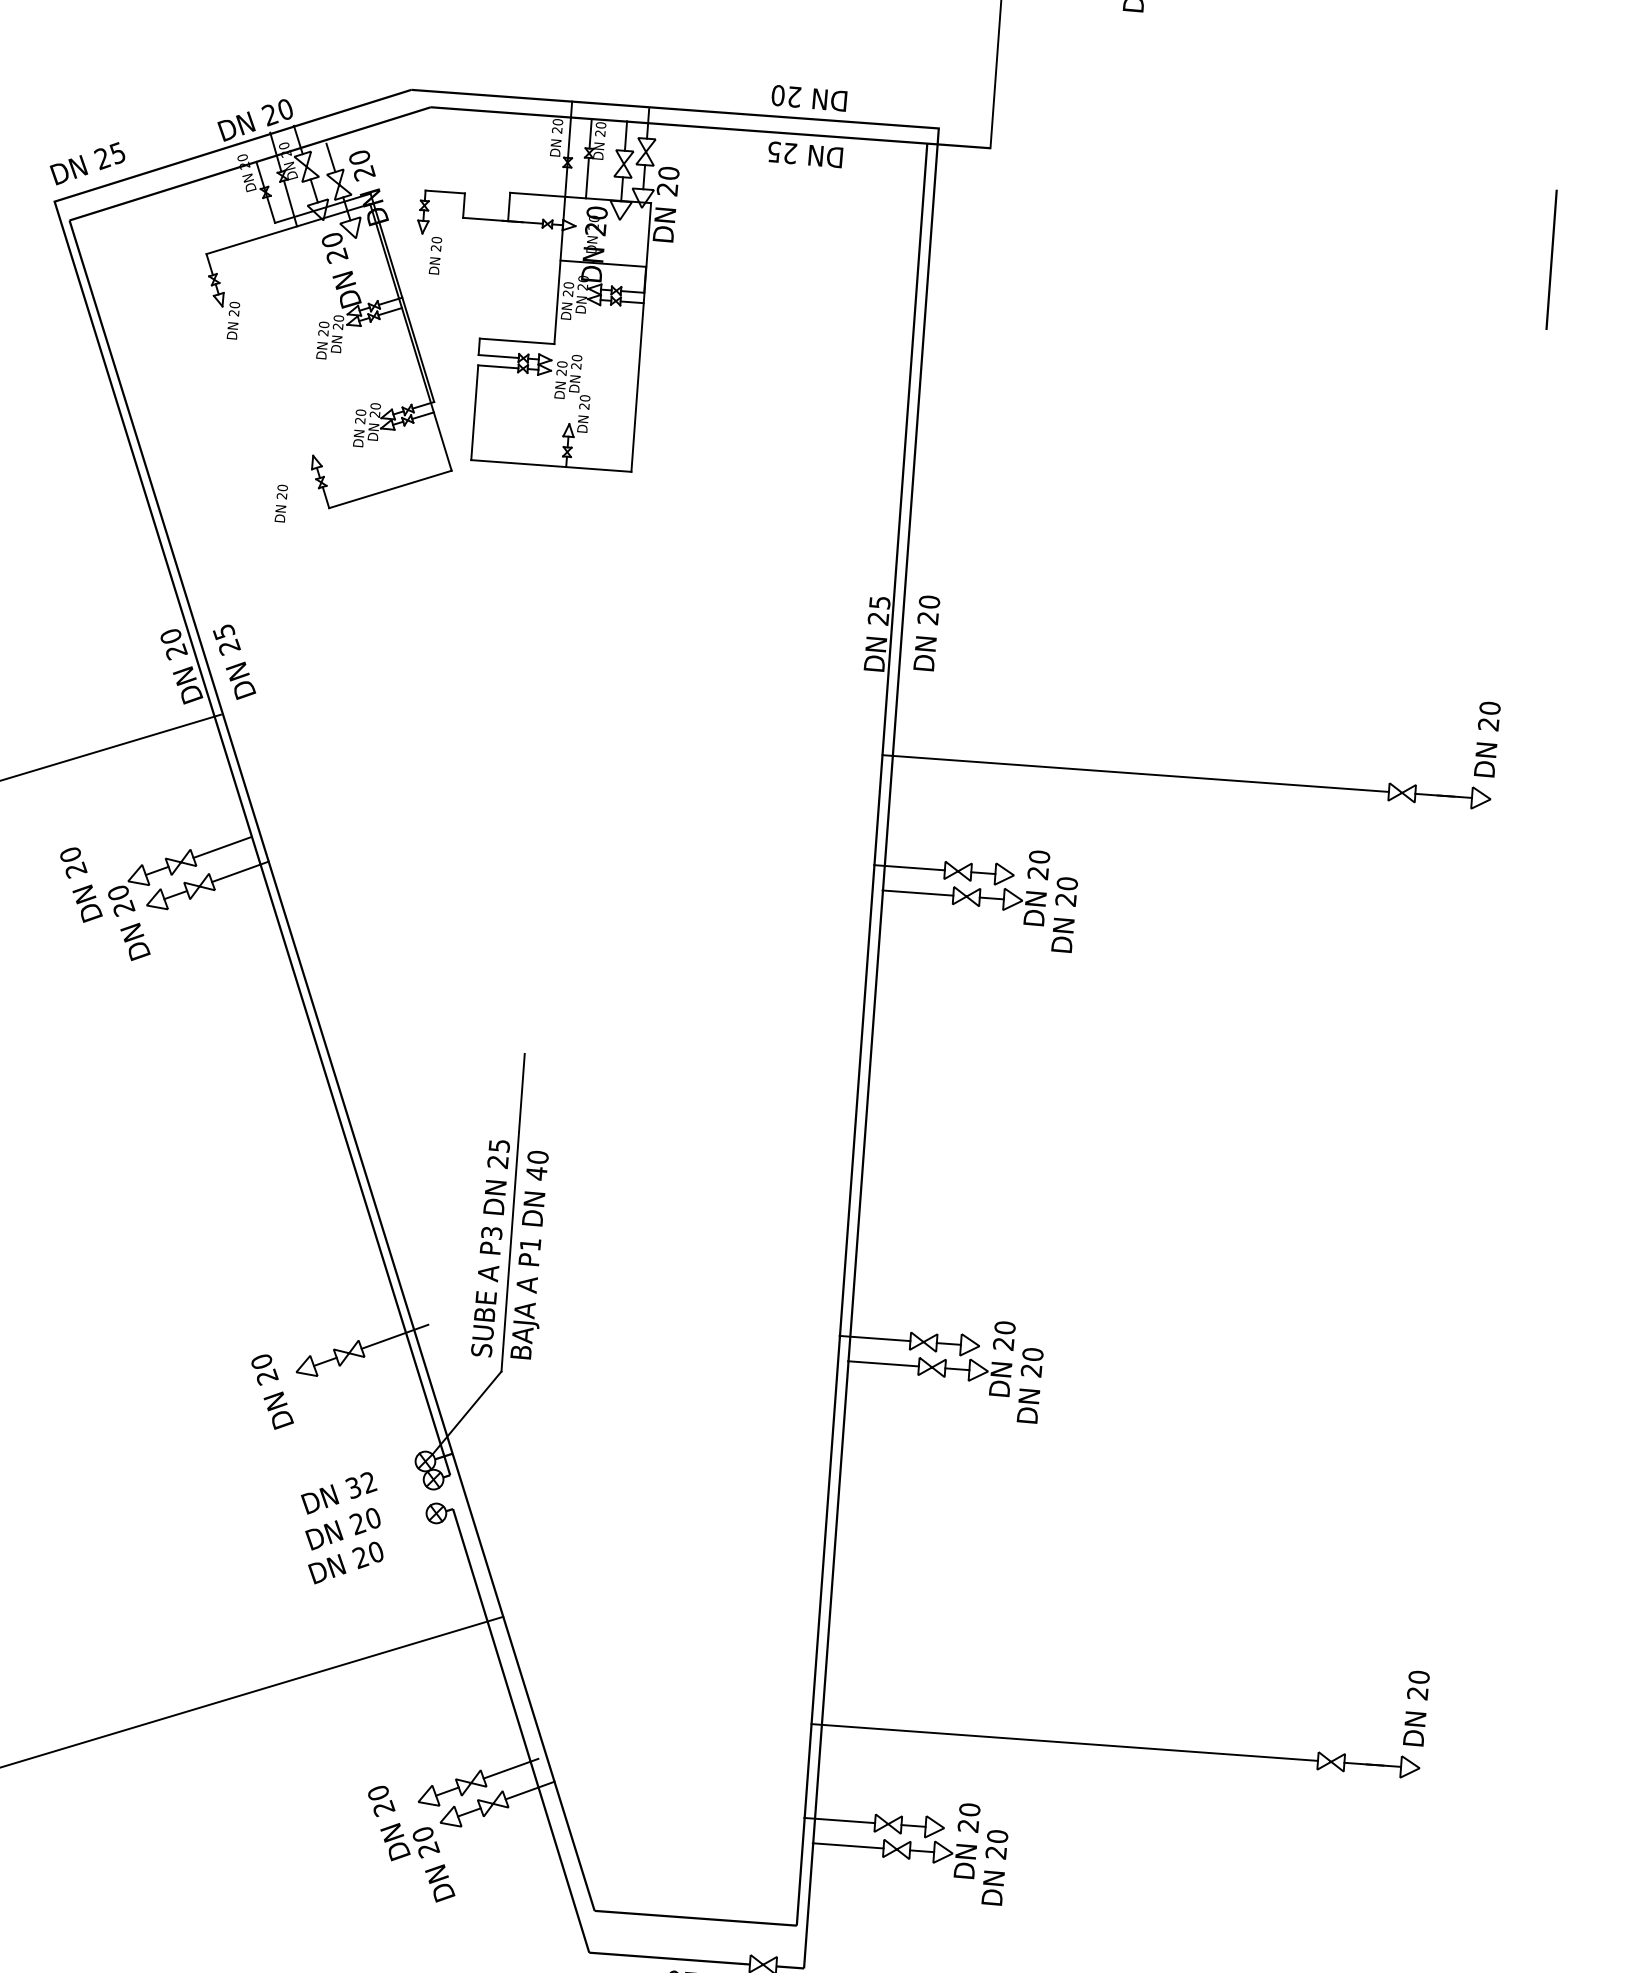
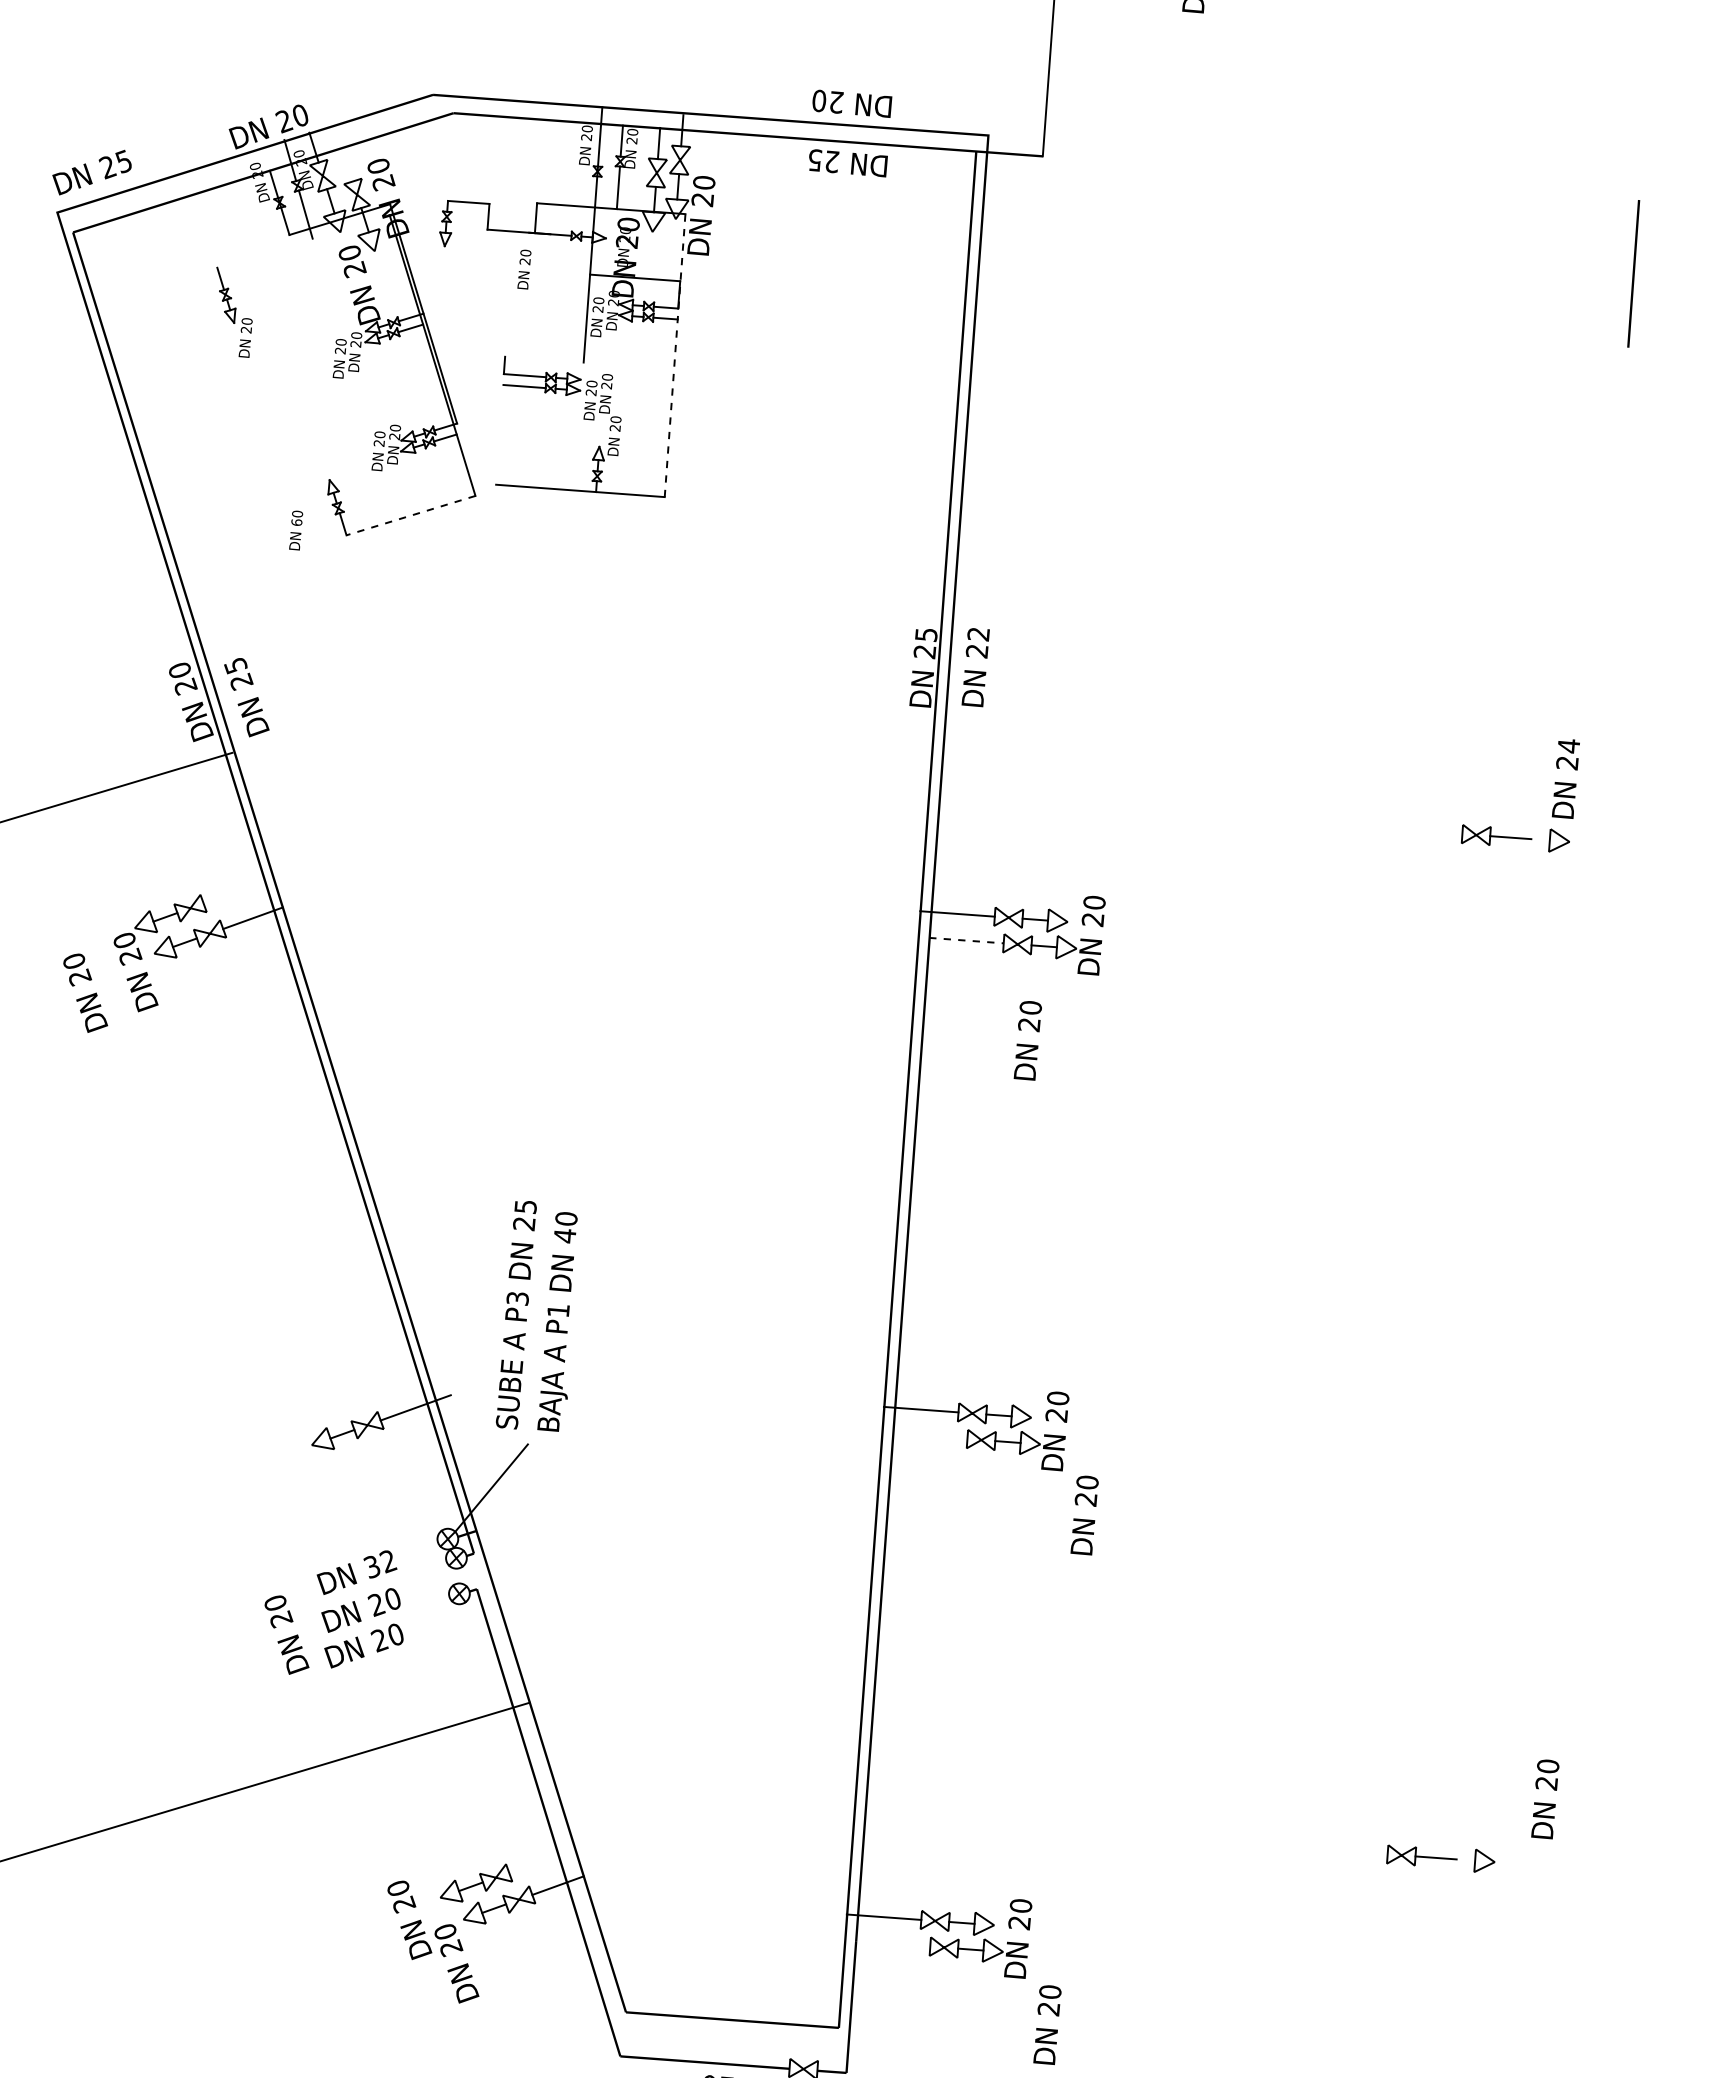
line: (331, 157) -> (348, 166), removed
line: (288, 229) -> (303, 241), removed
text: (435, 255) -> (524, 269), moved
line: (641, 337) -> (675, 355), solid -> dashed
line: (517, 341) -> (544, 359), removed
line: (474, 412) -> (499, 434), removed
line: (389, 489) -> (410, 515), solid -> dashed
text: (281, 495) -> (296, 522), 20 -> 60
text: (929, 602) -> (978, 634), 20 -> 22
text: (1489, 708) -> (1568, 746), 20 -> 24
line: (1135, 773) -> (1195, 814), removed
line: (1454, 796) -> (1531, 838), removed
line: (221, 847) -> (233, 892), removed
text: (81, 884) -> (85, 992), moved
line: (917, 892) -> (966, 940), solid -> dashed
text: (1064, 914) -> (1027, 1040), moved
line: (512, 1213) -> (539, 1277), removed
line: (882, 1364) -> (929, 1436), removed
text: (1030, 1385) -> (1084, 1515), moved
text: (272, 1391) -> (286, 1634), moved
text: (1416, 1708) -> (1545, 1799), moved
line: (1064, 1741) -> (1120, 1834), removed
line: (1383, 1765) -> (1456, 1859), removed
line: (510, 1768) -> (537, 1862), removed
line: (847, 1845) -> (892, 1943), removed
text: (994, 1868) -> (1047, 2025), moved

